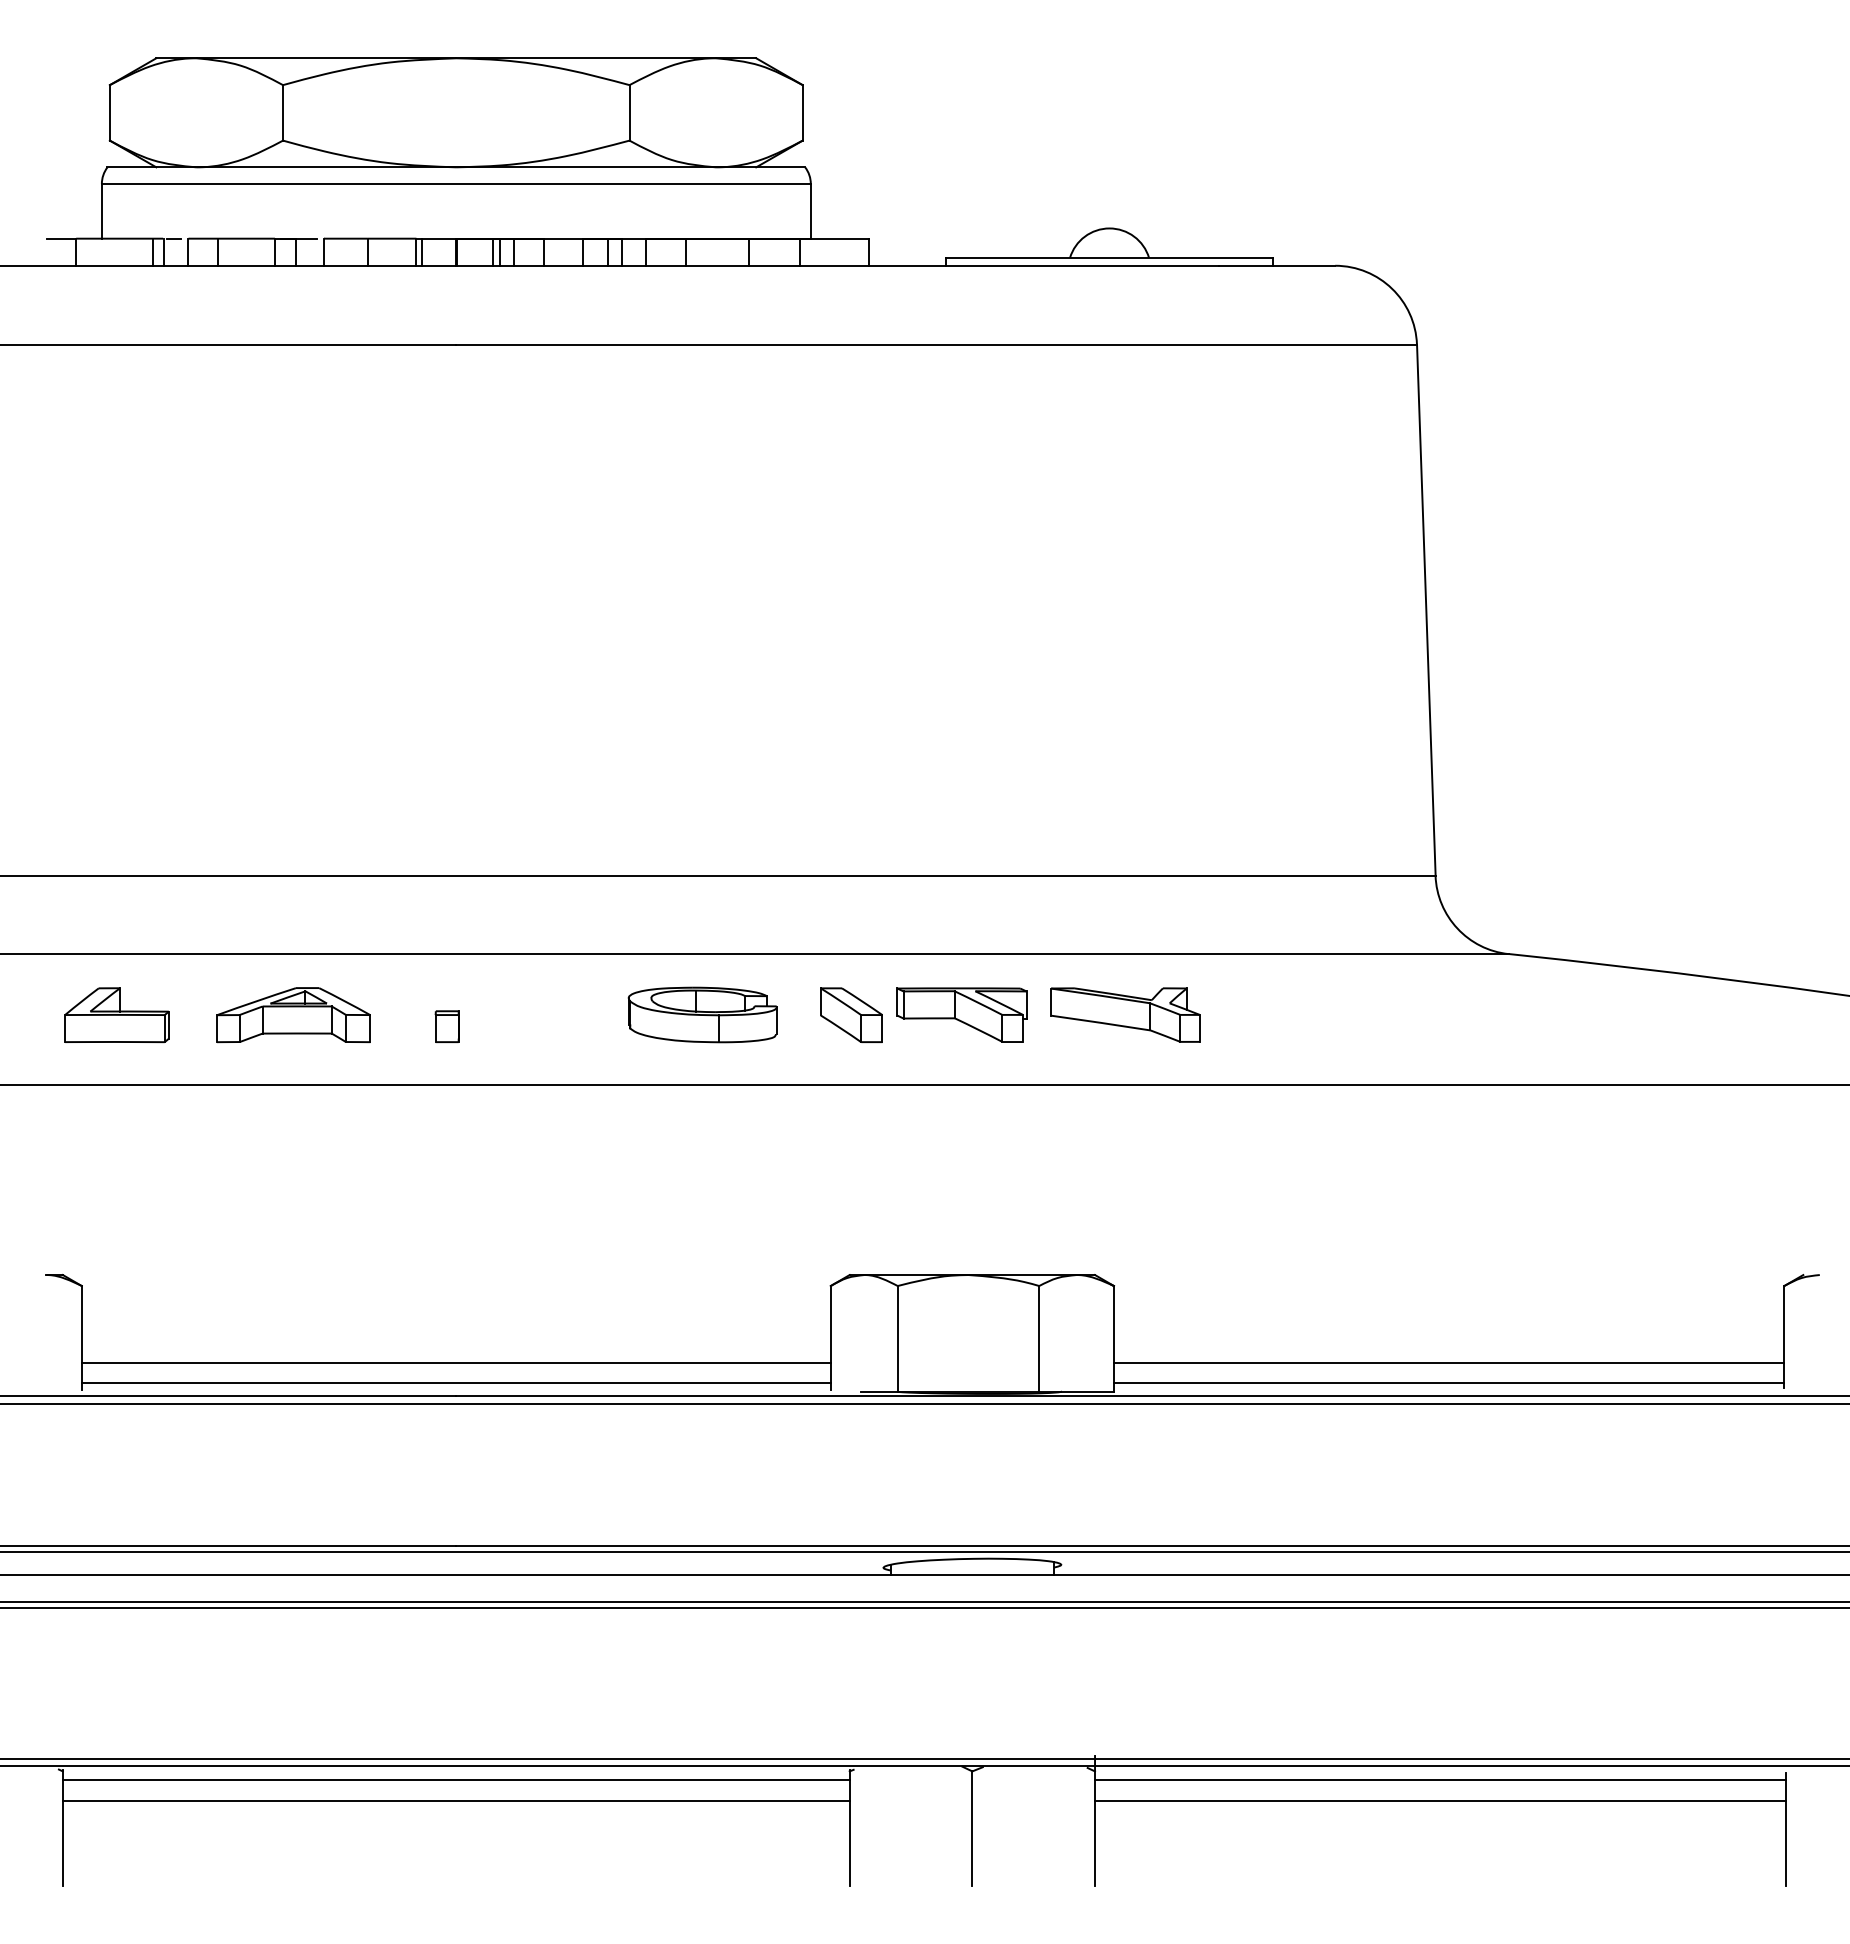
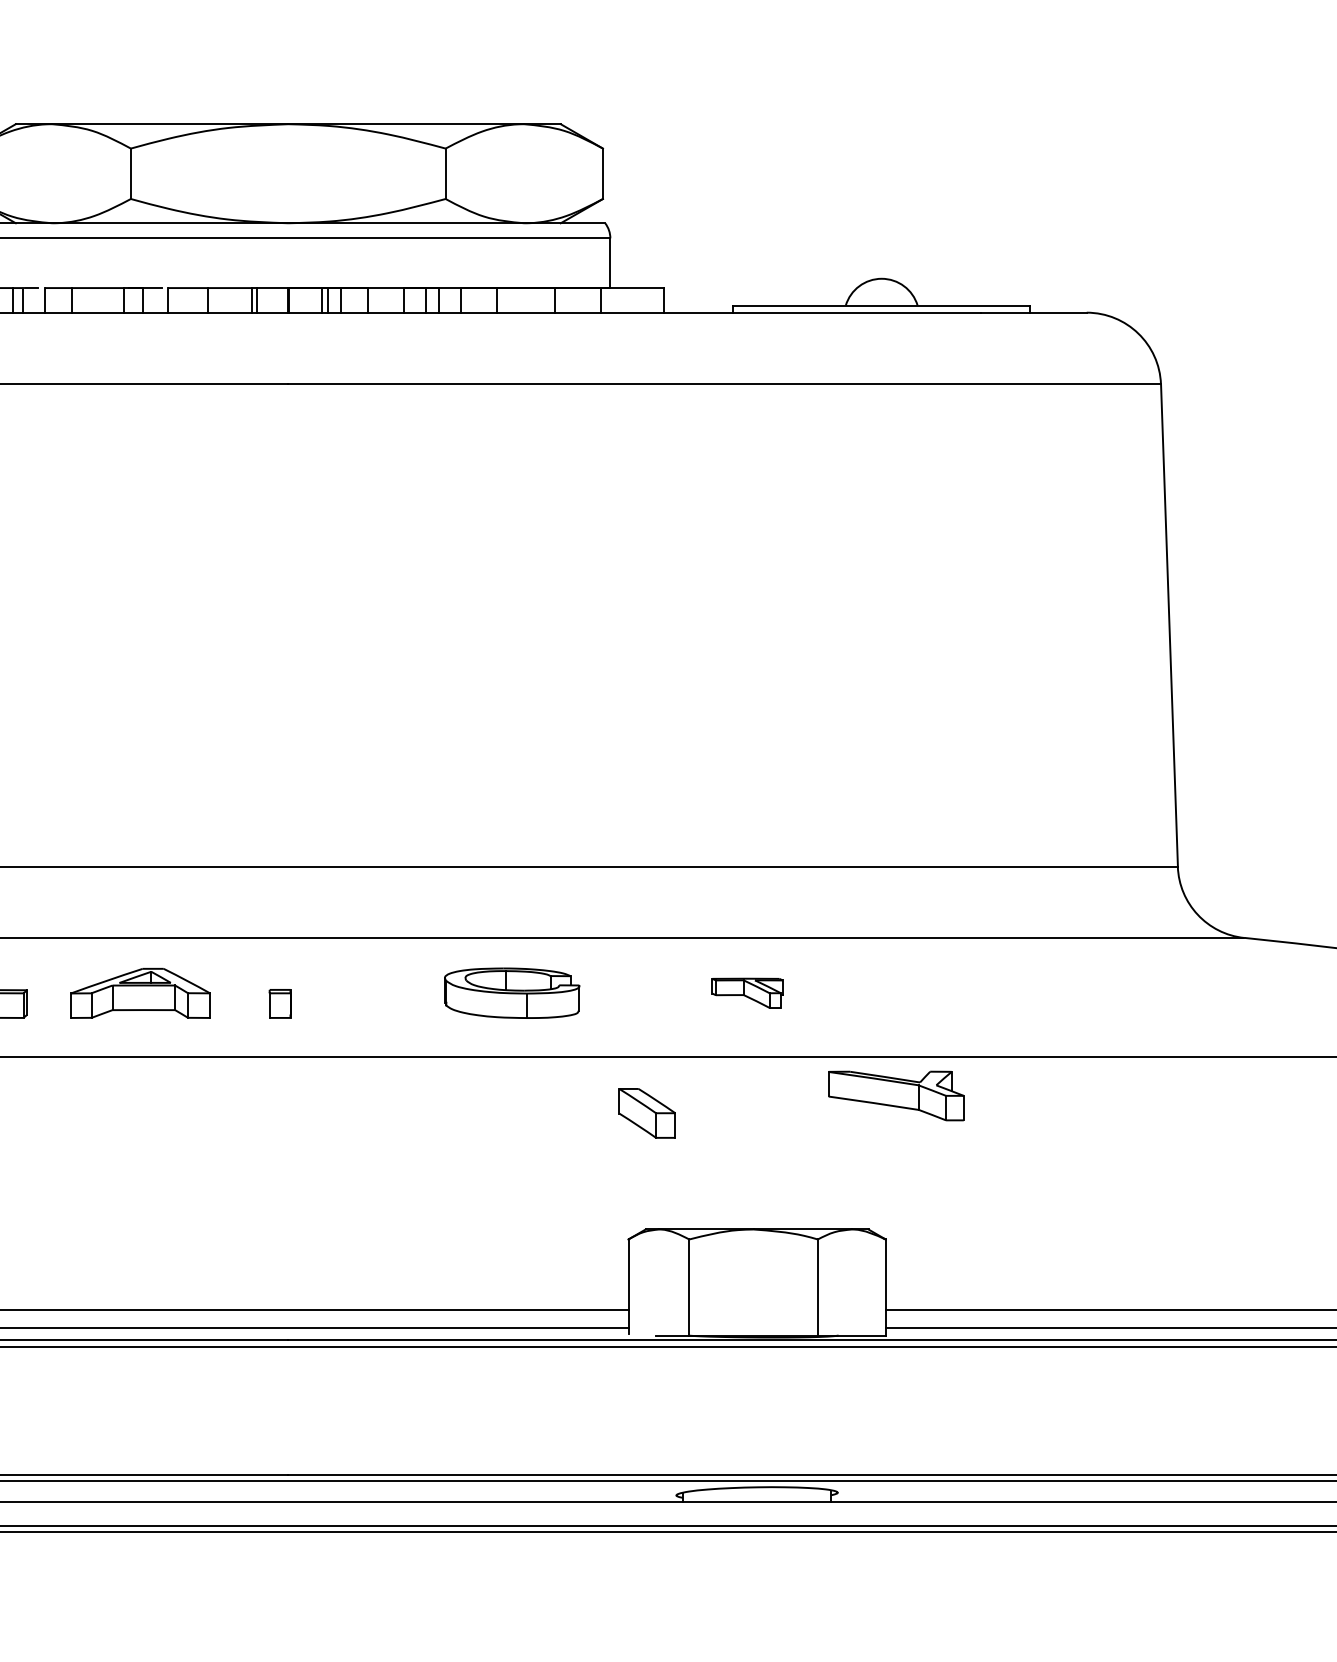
part: (851, 1014) -> (647, 1112), moved
part: (961, 1014) -> (747, 992), size x0.6
part: (1125, 1014) -> (896, 1095), moved

